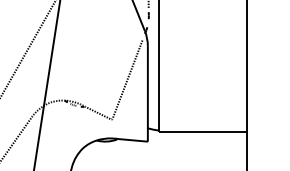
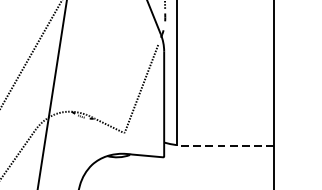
line: (202, 131) -> (224, 146), solid -> dashed

